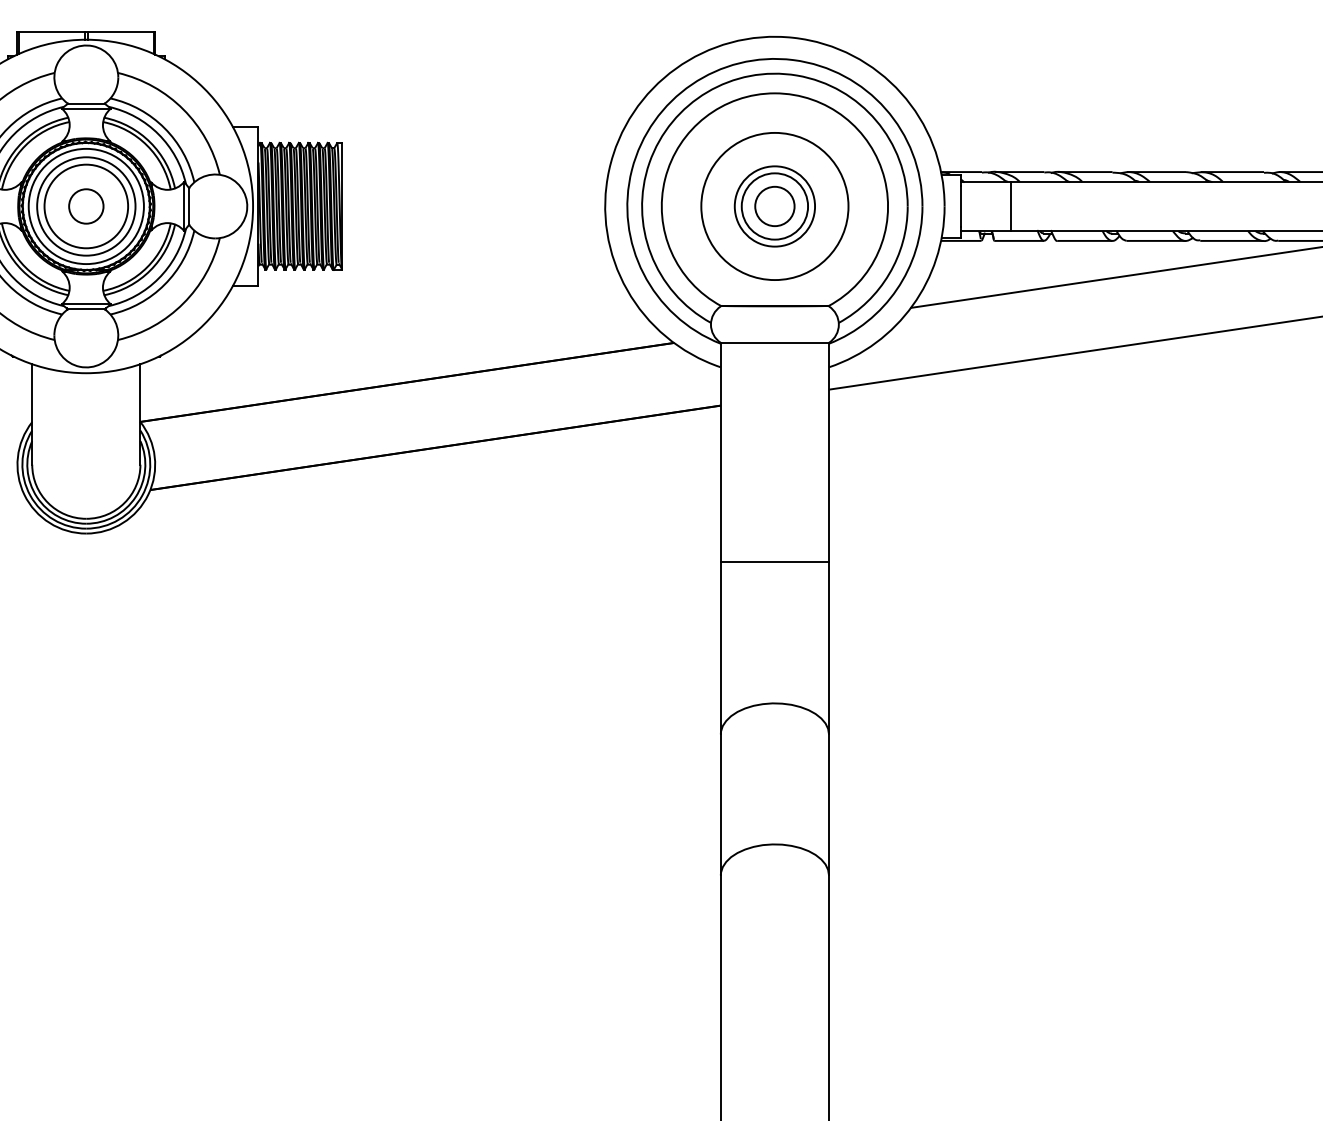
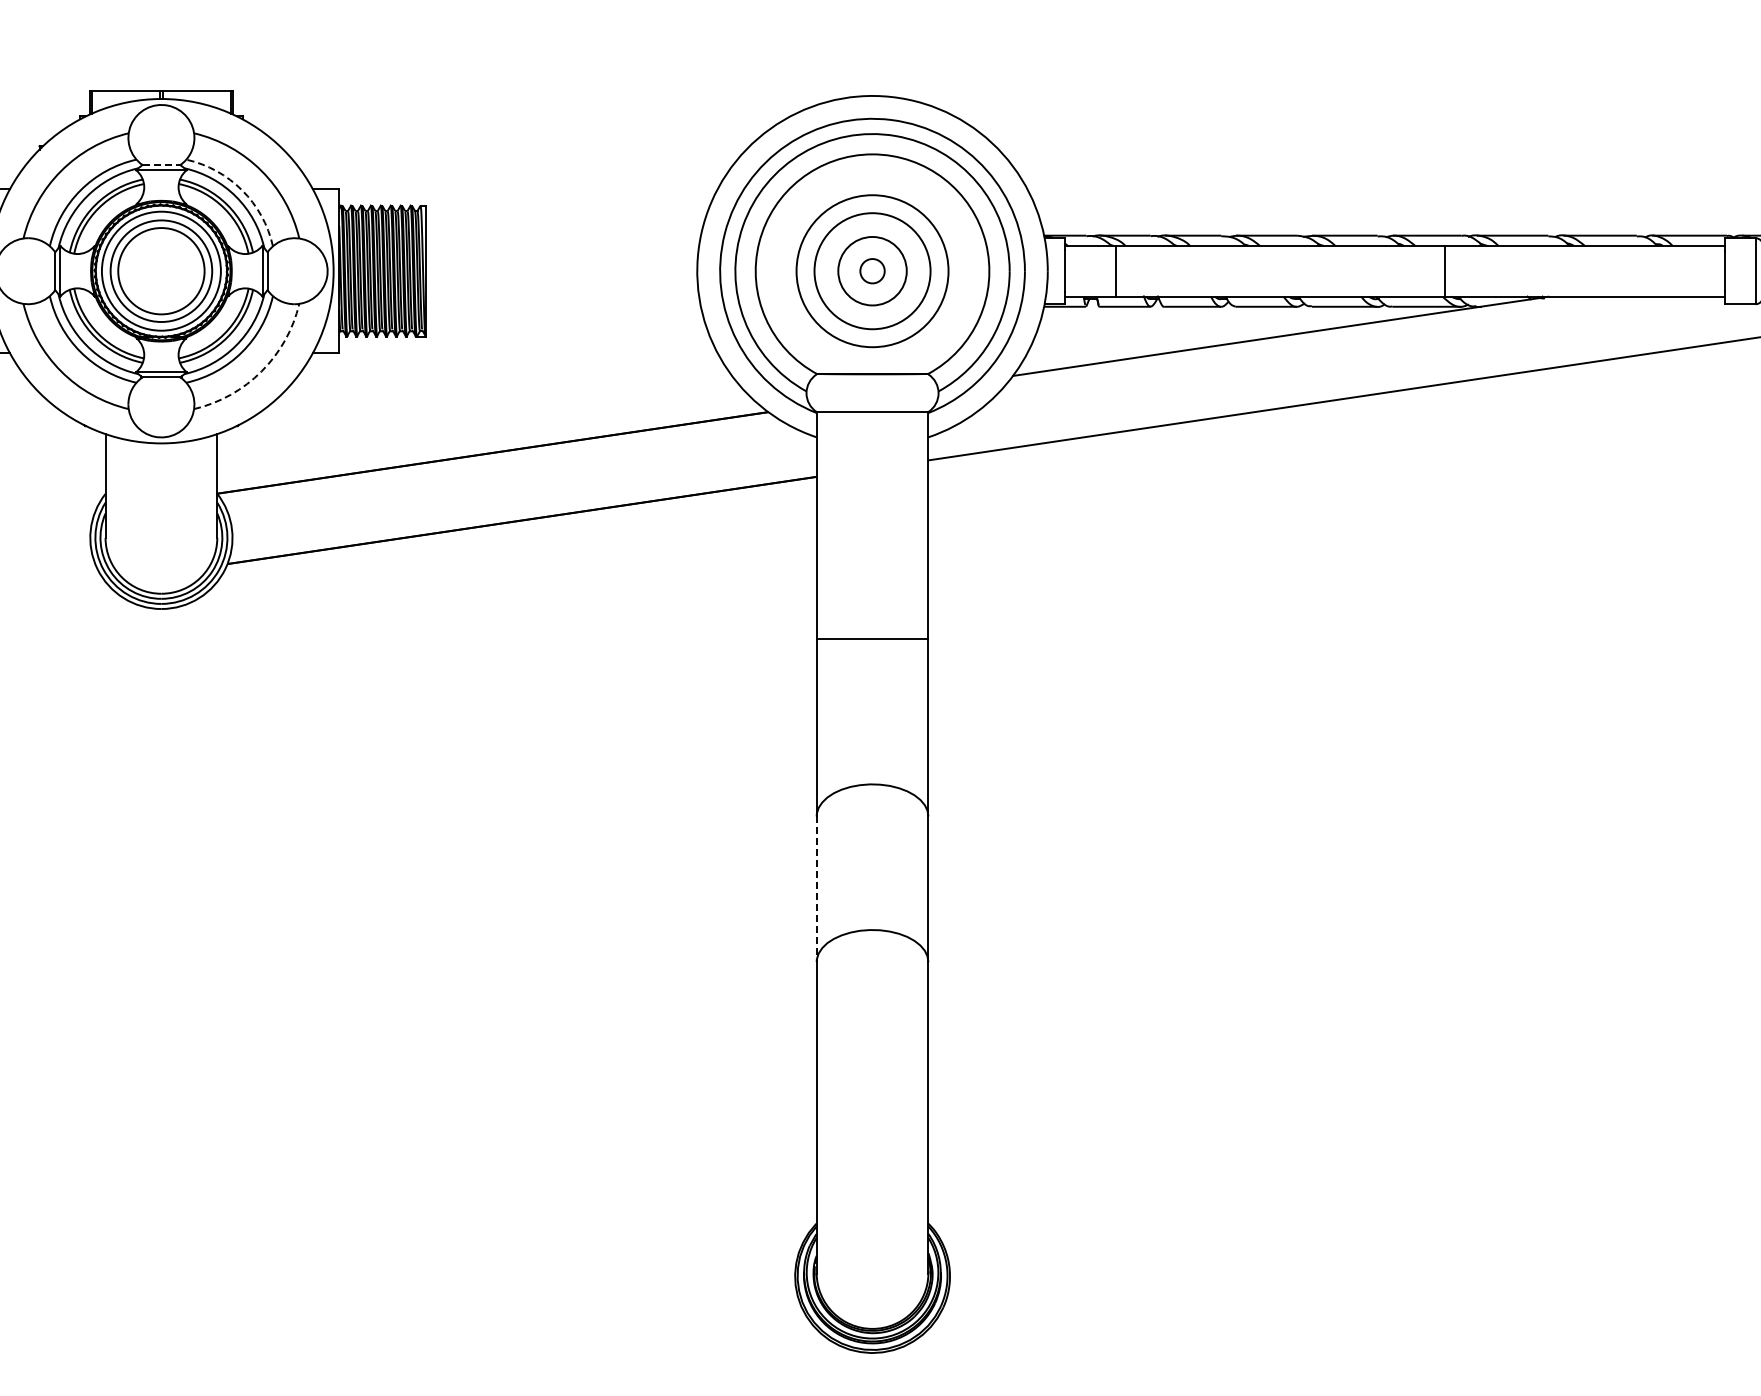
line: (86, 104) -> (161, 165), solid -> dashed
arc: (164, 128) -> (242, 190), solid -> dashed
circle: (86, 205) -> (161, 270), removed
circle: (774, 205) -> (872, 270), size x0.6
circle: (774, 205) -> (872, 270), size x1.4
arc: (183, 303) -> (261, 371), solid -> dashed
line: (720, 805) -> (816, 889), solid -> dashed

